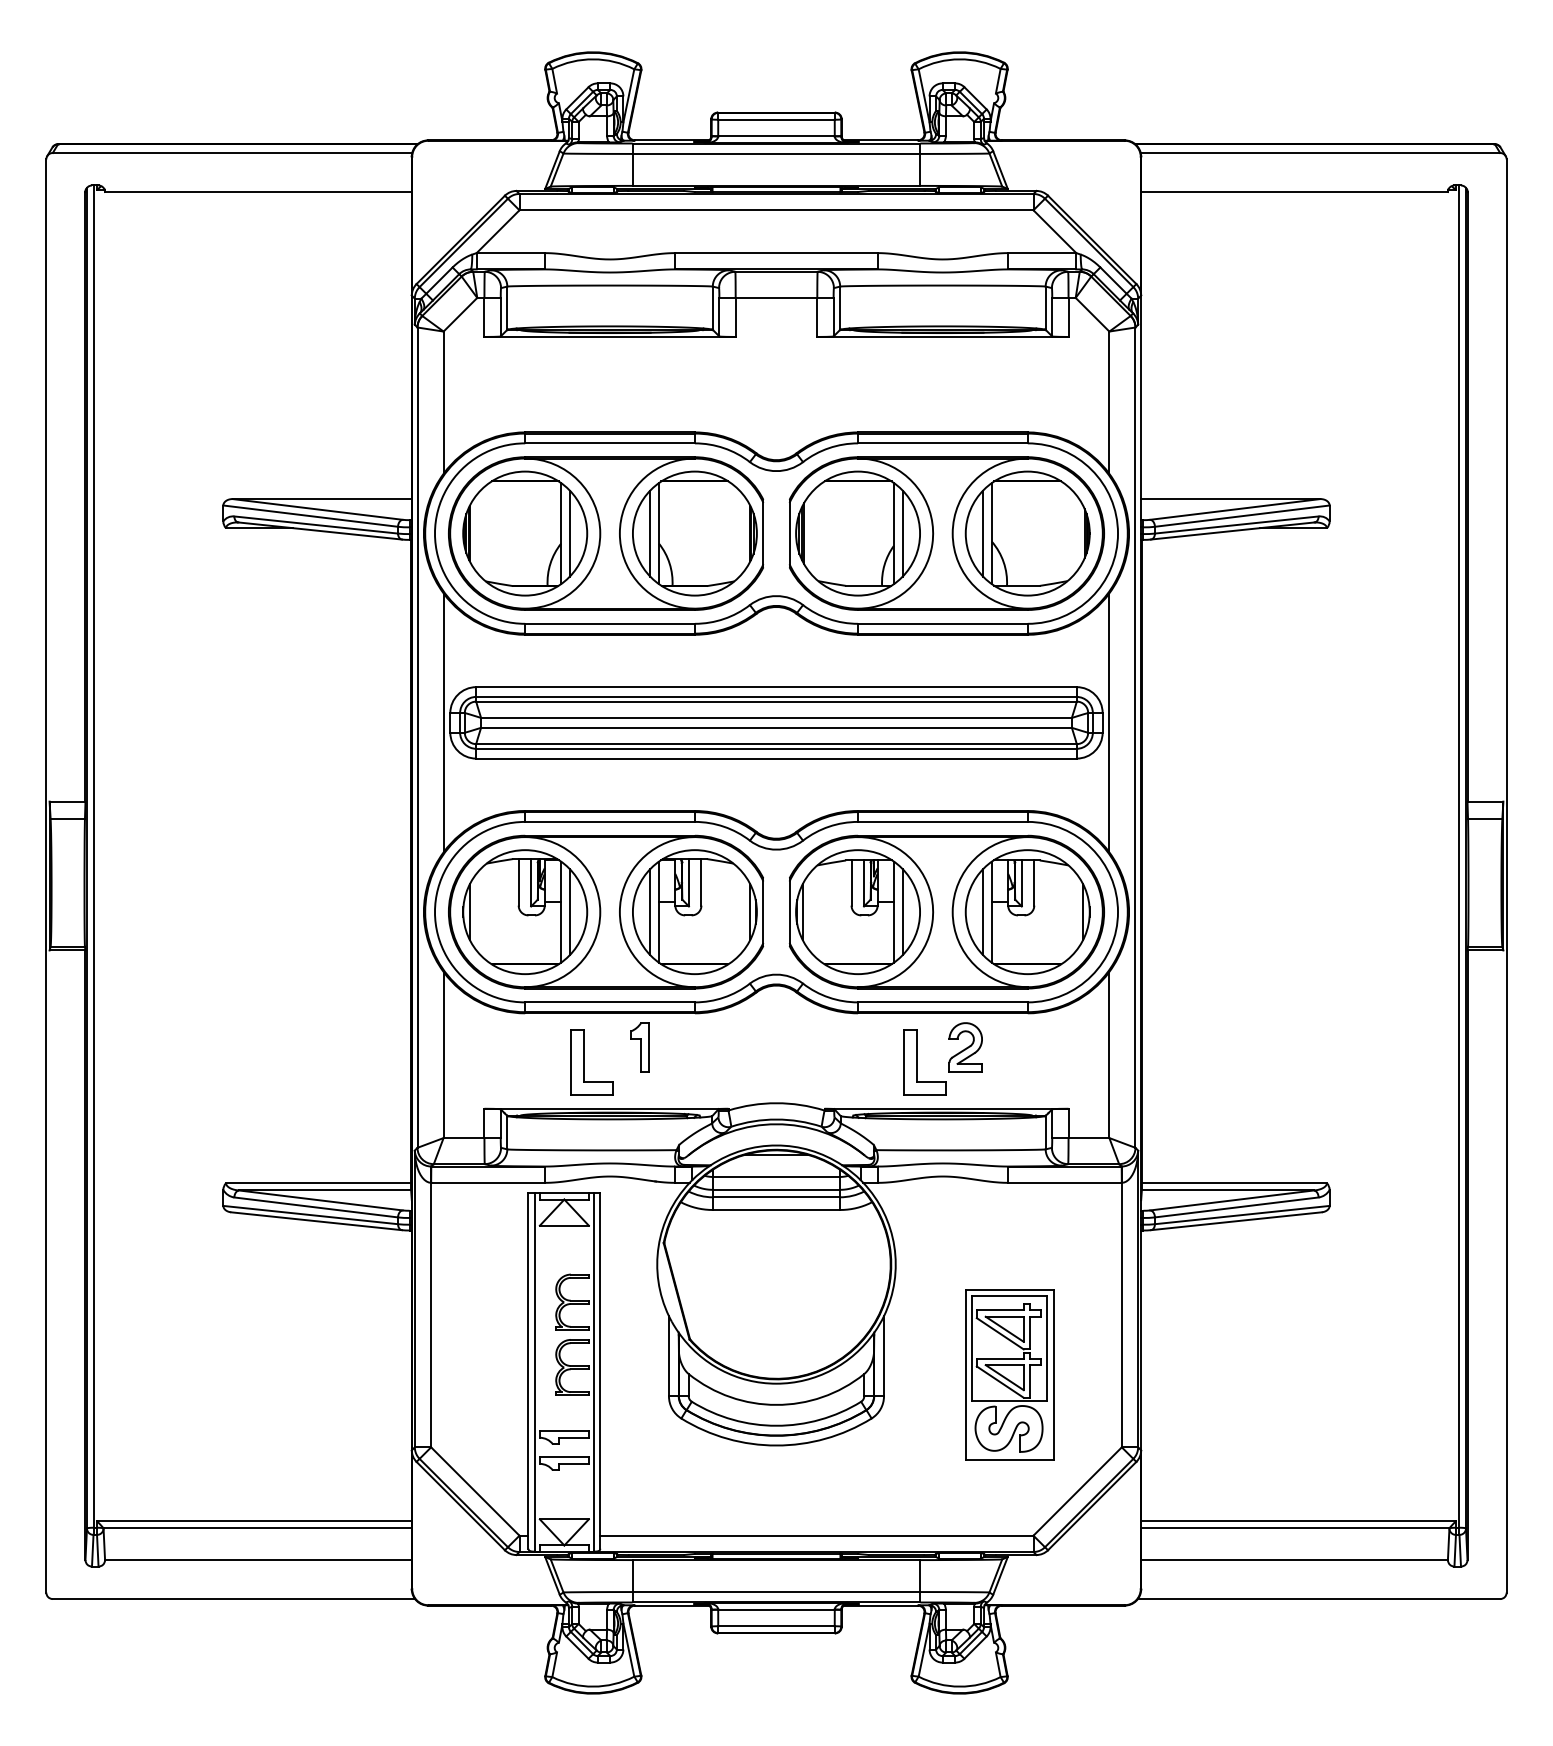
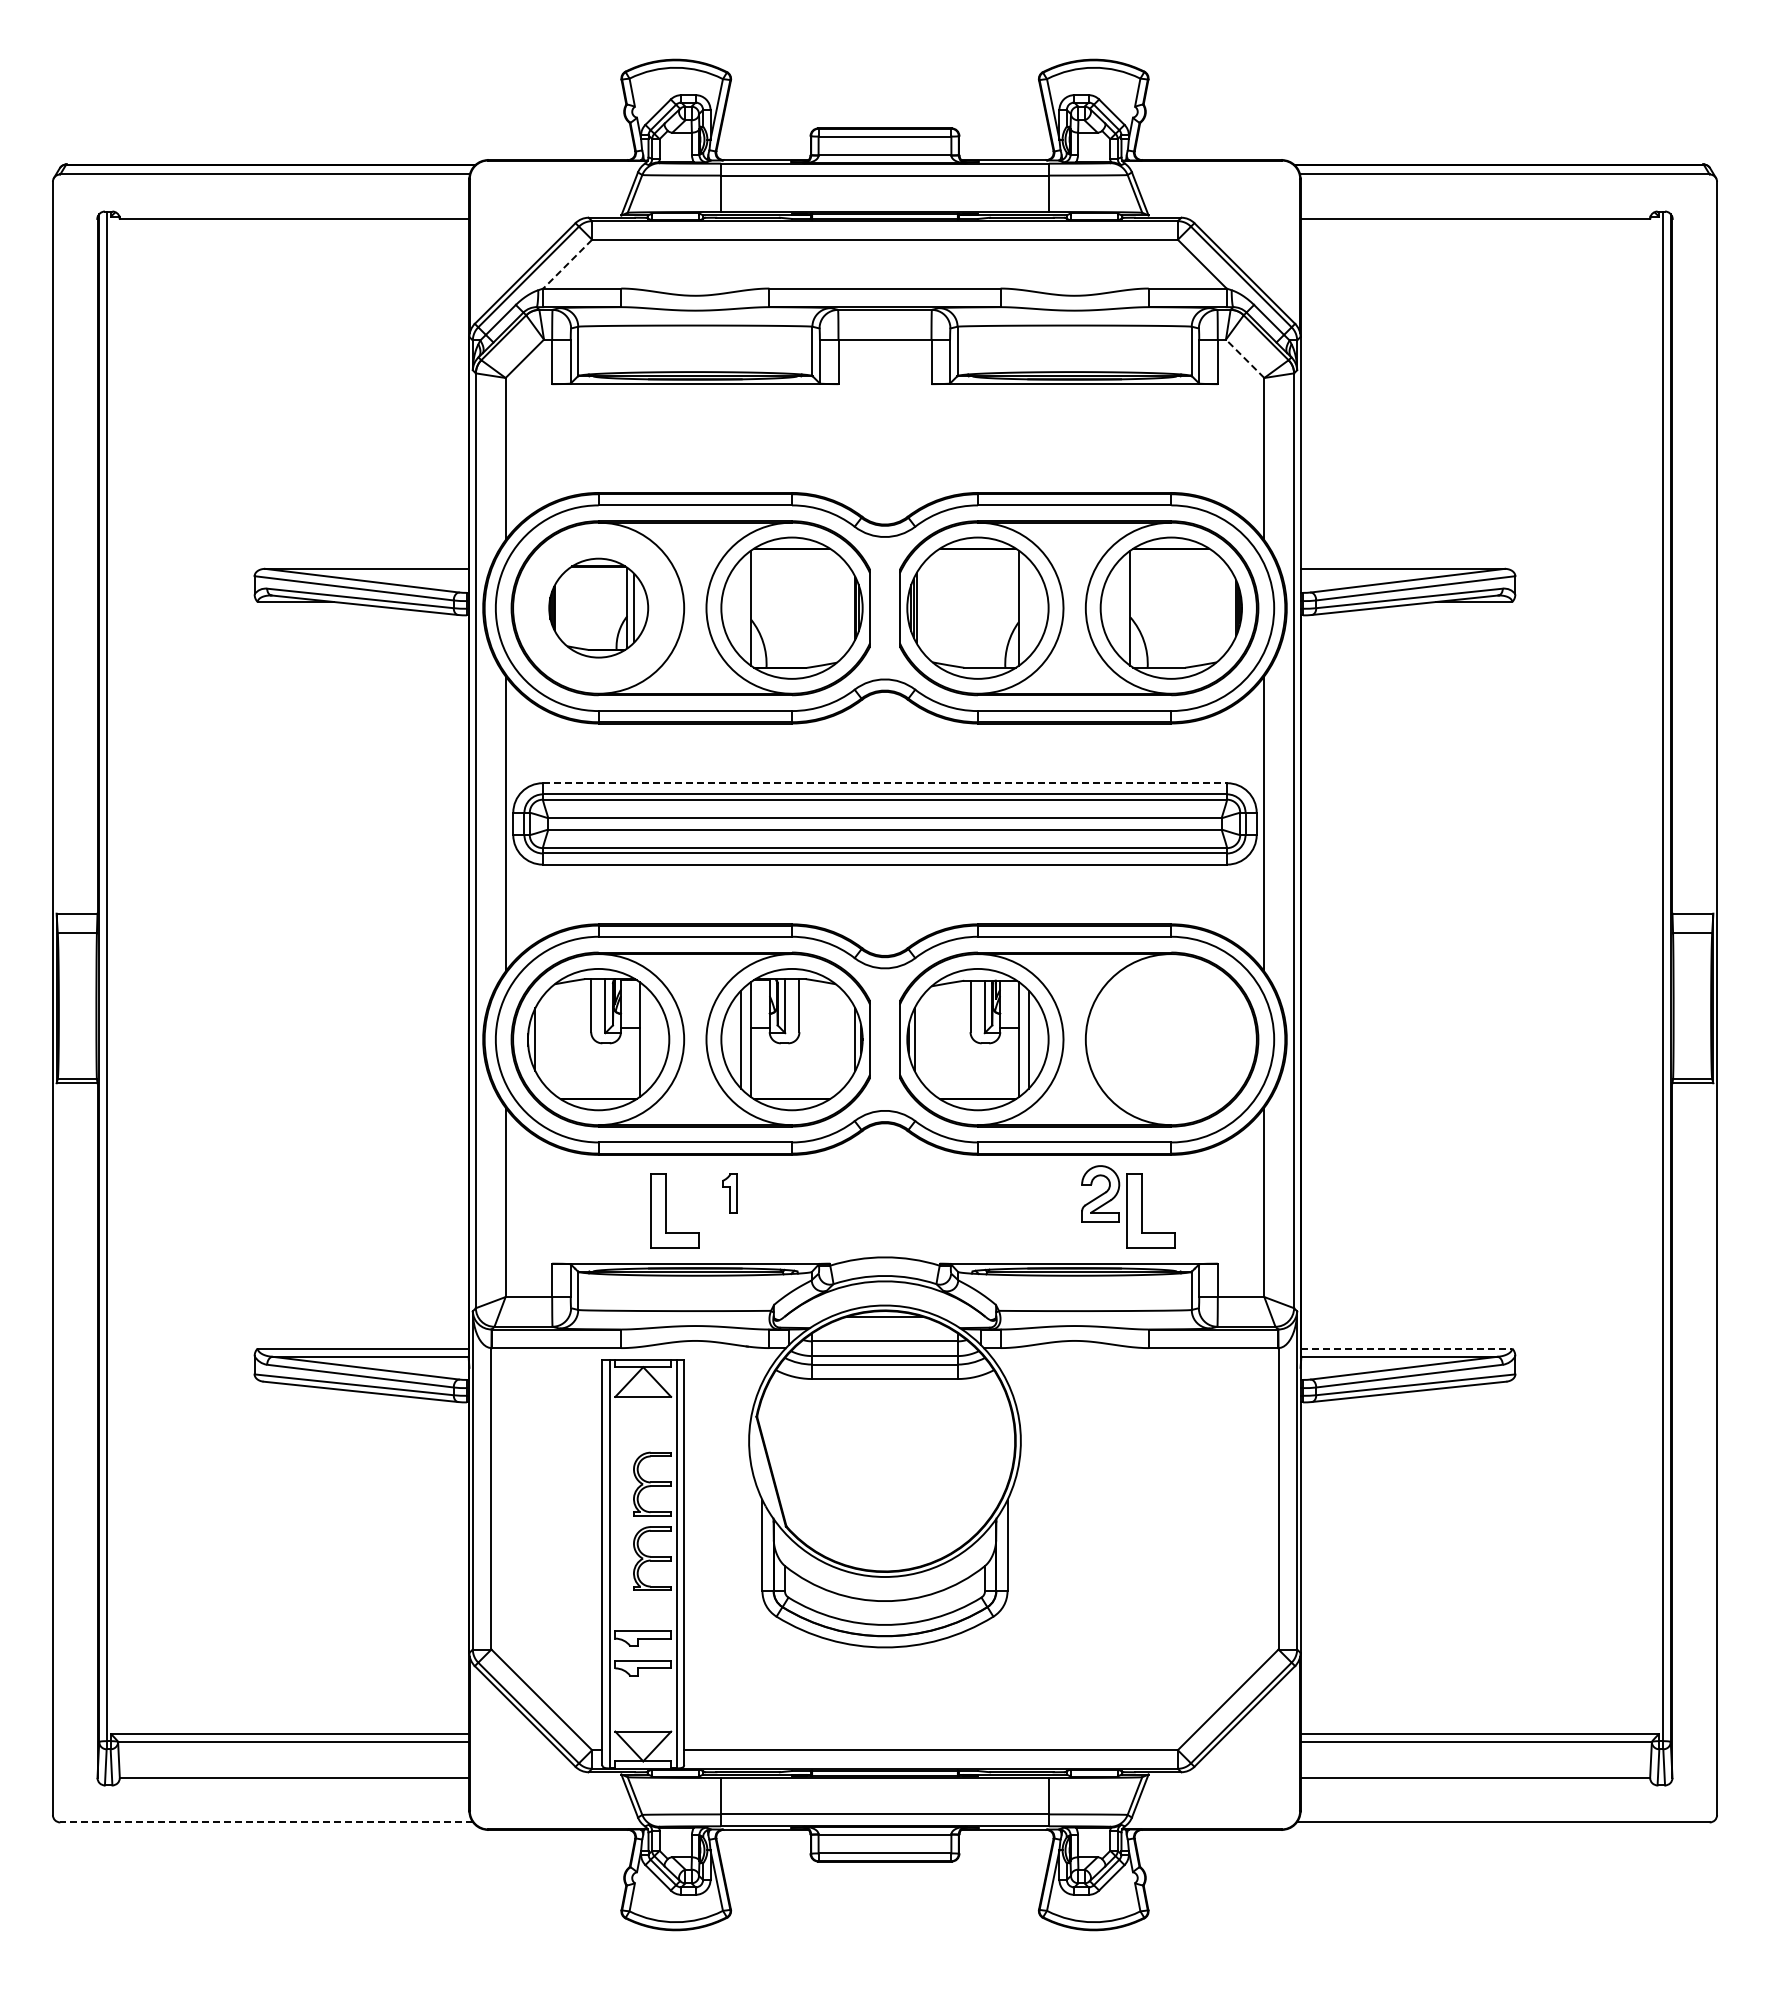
line: (497, 231) -> (567, 264), solid -> dashed
line: (1091, 314) -> (1244, 358), solid -> dashed
part: (525, 532) -> (598, 607), size x0.7
line: (650, 533) -> (741, 608), removed
line: (902, 533) -> (1028, 608), removed
line: (983, 533) -> (1120, 608), removed
line: (776, 687) -> (885, 783), solid -> dashed
line: (569, 912) -> (649, 1039), removed
part: (1027, 912) -> (1170, 1039), removed
part: (640, 1047) -> (729, 1193), size x0.7
part: (917, 1062) -> (1142, 1210), moved
line: (1234, 1183) -> (1407, 1348), solid -> dashed
part: (1009, 1374) -> (1150, 1566), removed
line: (233, 1599) -> (266, 1822), solid -> dashed

